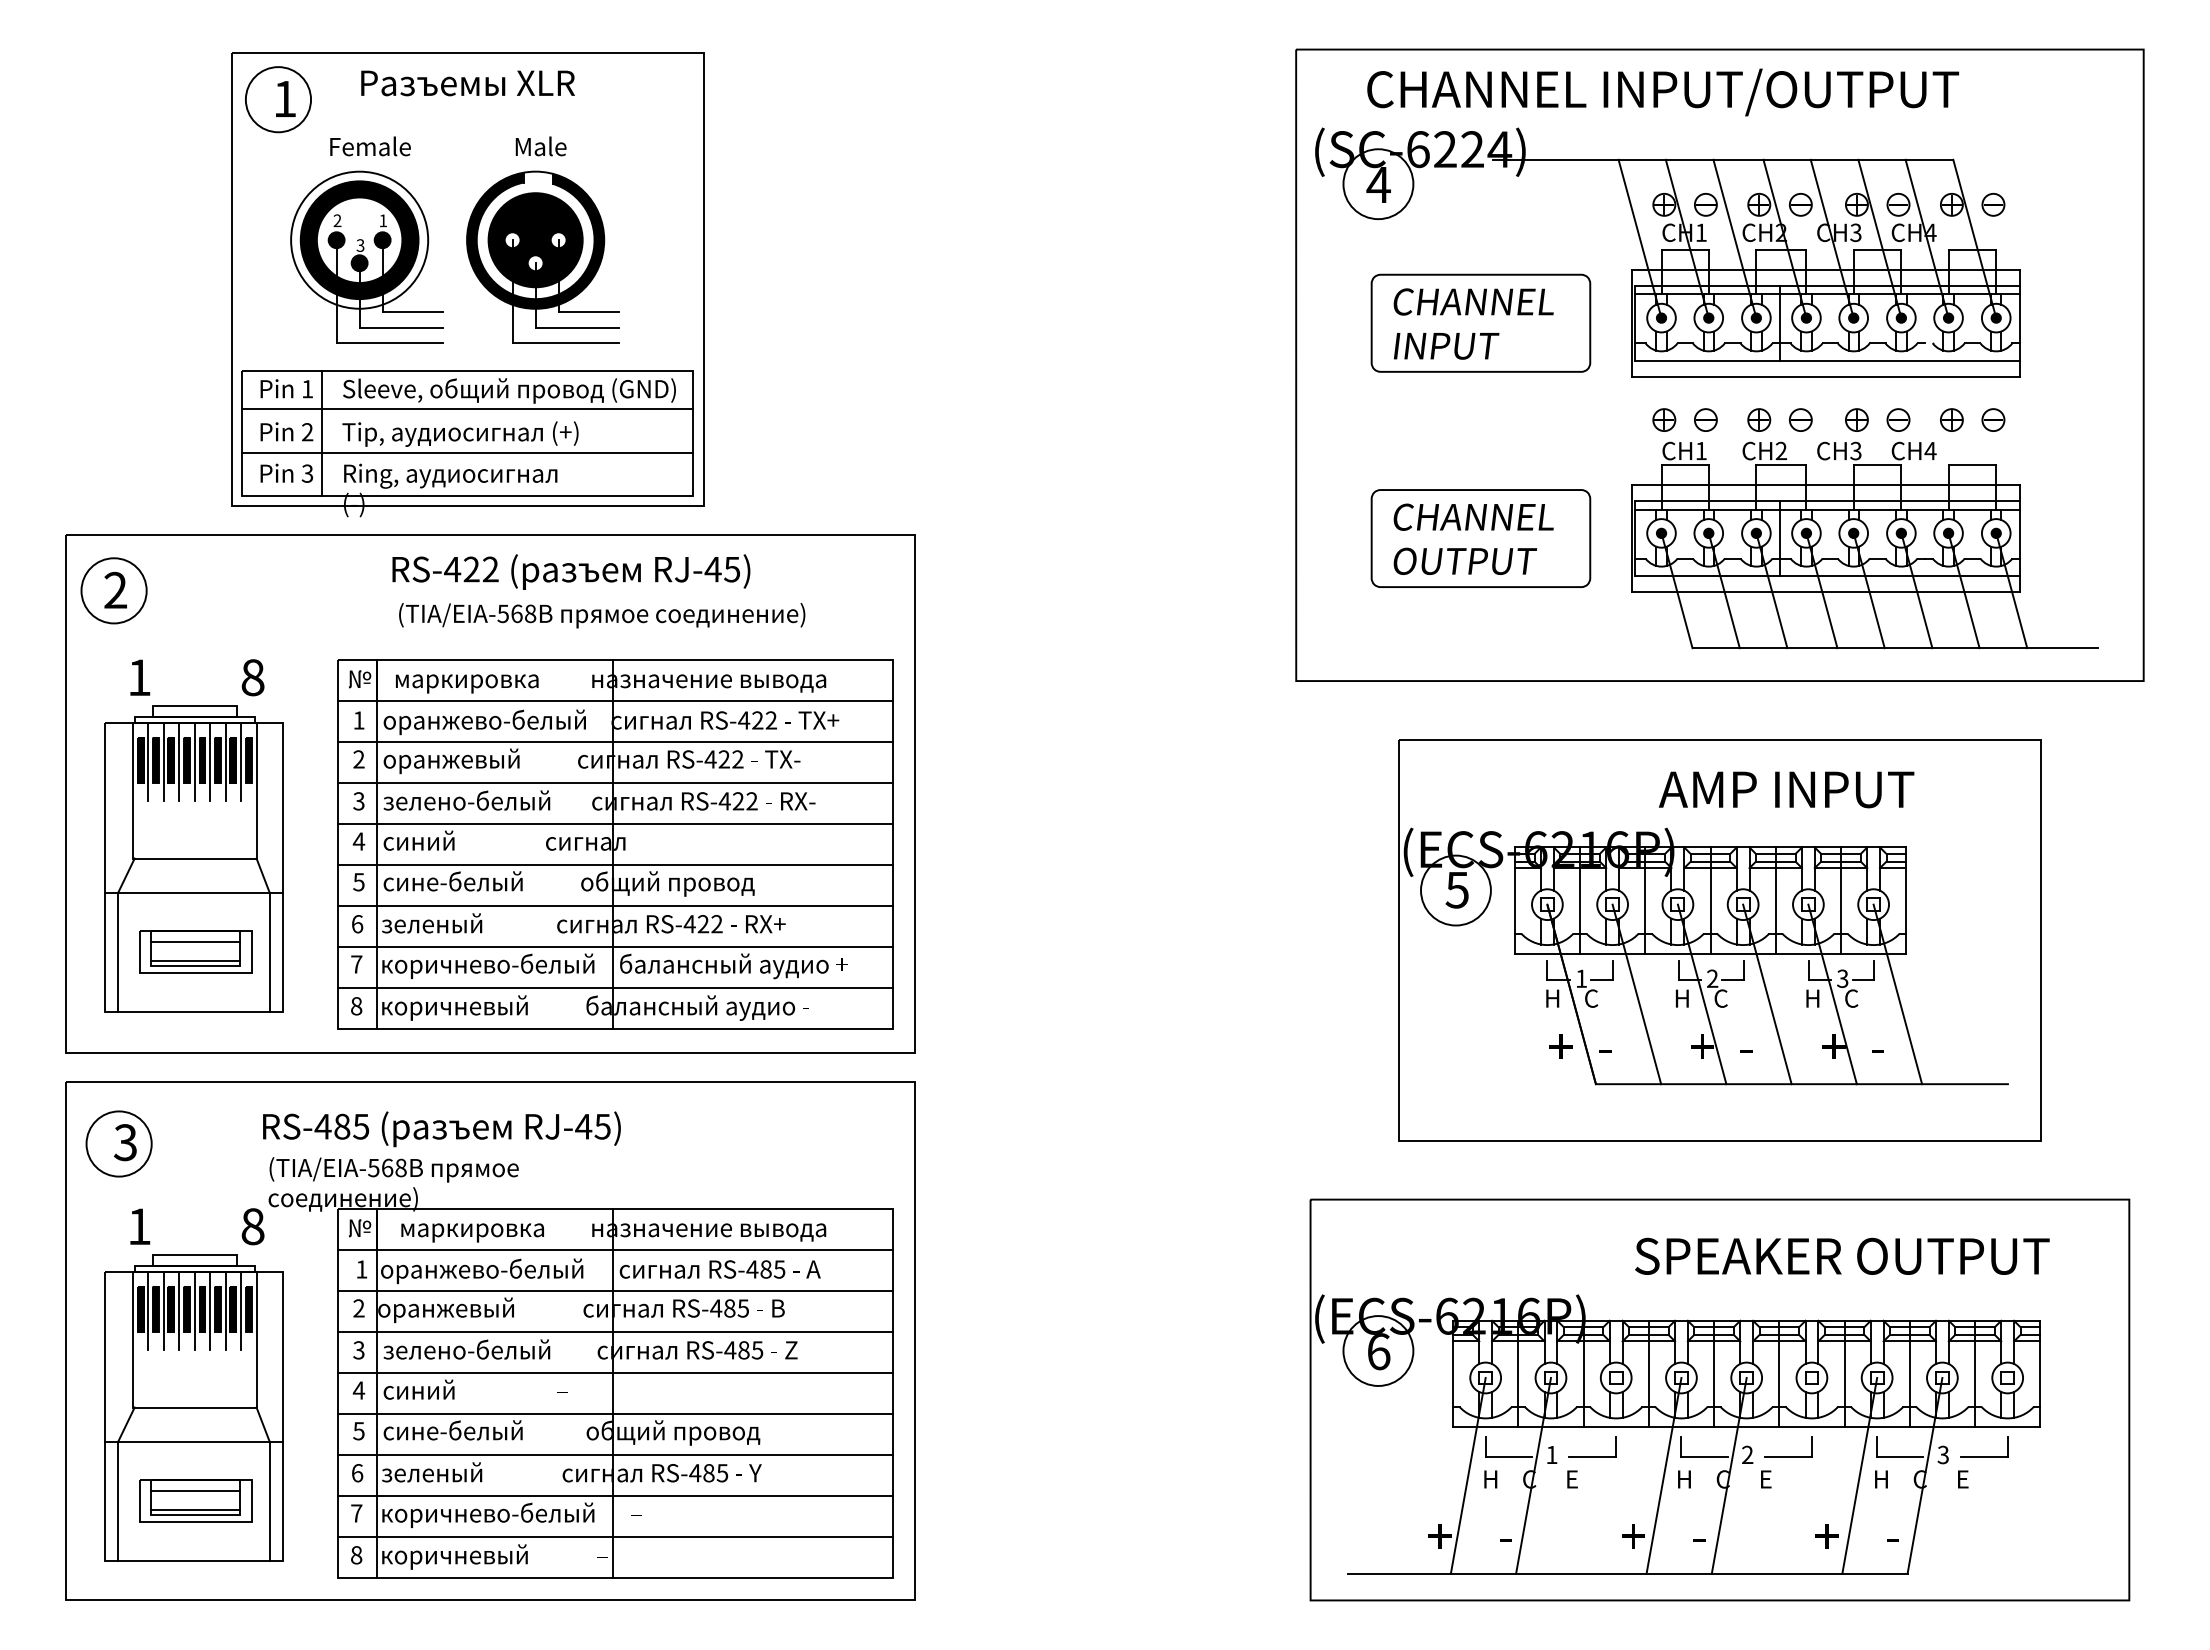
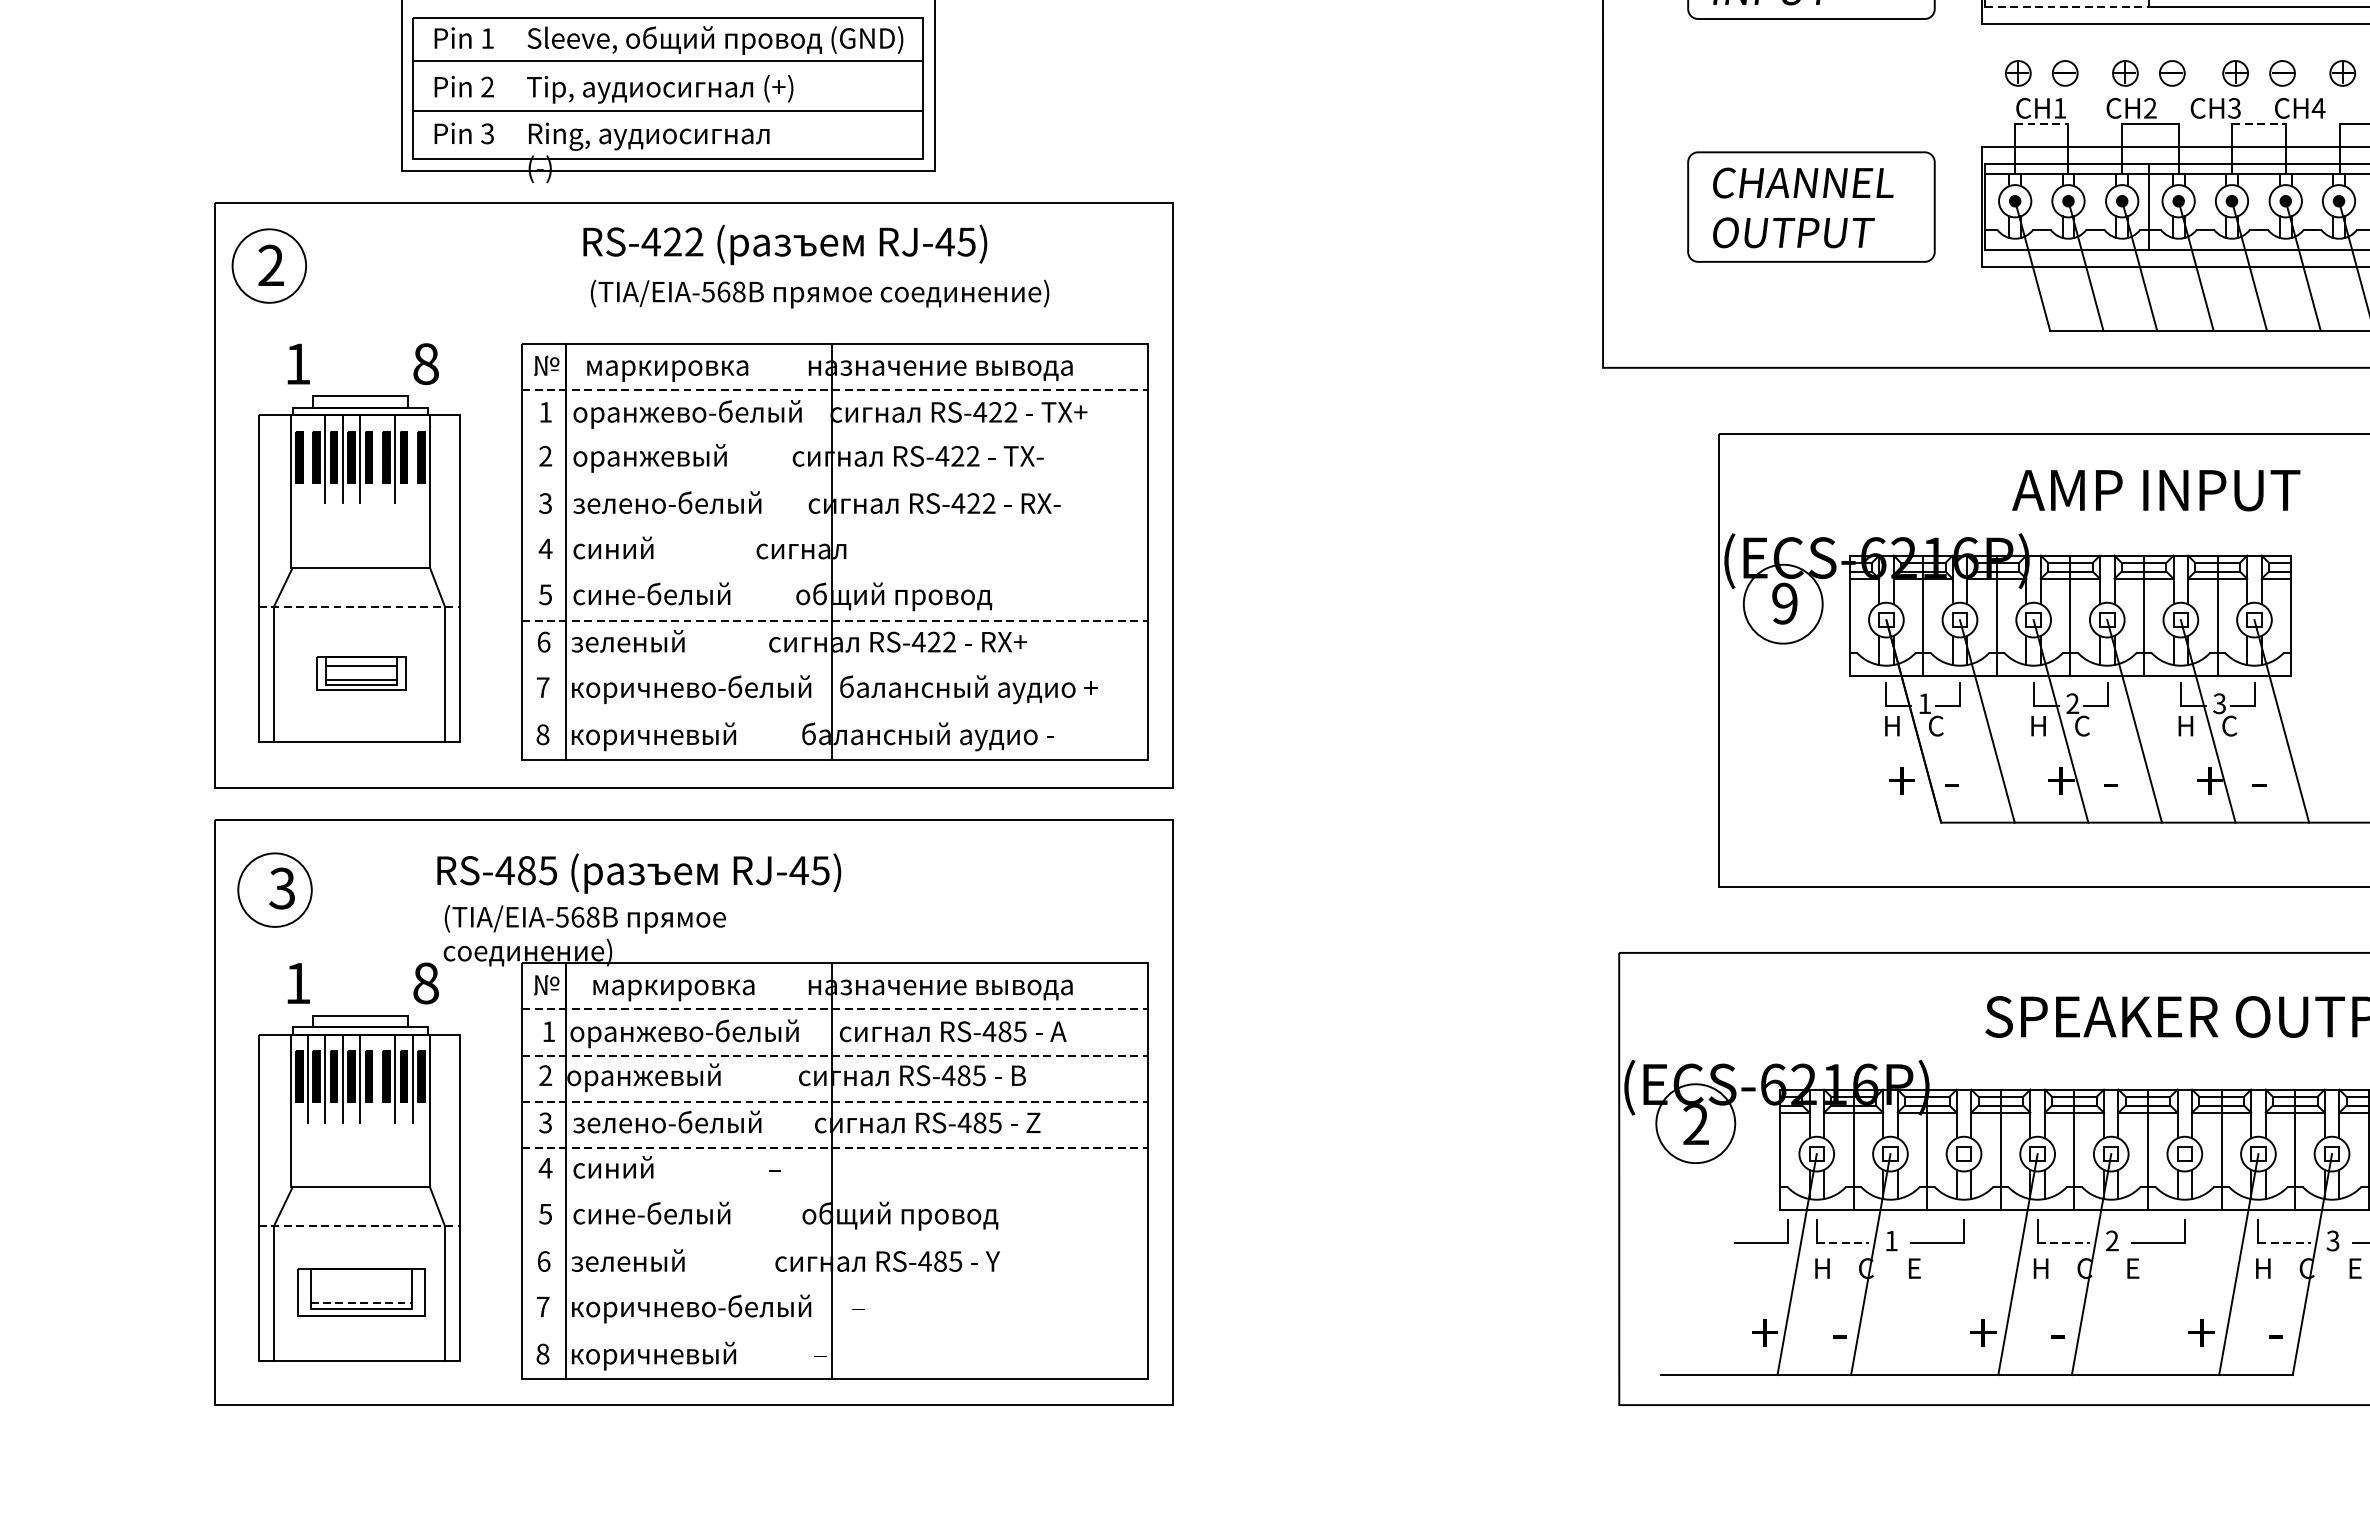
line: (1708, 361) -> (2068, 7), solid -> dashed
line: (322, 432) -> (504, 87), removed
line: (1685, 465) -> (2042, 124), solid -> dashed
line: (1877, 465) -> (2258, 124), solid -> dashed
line: (615, 700) -> (835, 389), solid -> dashed
line: (615, 741) -> (835, 436), removed
line: (148, 762) -> (308, 459), removed
line: (210, 762) -> (378, 459), removed
line: (241, 762) -> (413, 459), removed
line: (615, 782) -> (835, 482), removed
line: (615, 823) -> (835, 528), removed
line: (615, 864) -> (835, 574), removed
text: (1456, 889) -> (1783, 603), 5 -> 9
line: (194, 892) -> (360, 606), solid -> dashed
line: (615, 905) -> (835, 621), solid -> dashed
line: (615, 946) -> (835, 667), removed
part: (195, 951) -> (361, 672), size x0.7
line: (615, 987) -> (835, 713), removed
line: (615, 1249) -> (835, 1009), solid -> dashed
line: (615, 1290) -> (835, 1055), solid -> dashed
line: (210, 1311) -> (378, 1079), removed
line: (615, 1331) -> (835, 1101), solid -> dashed
text: (1378, 1351) -> (1695, 1124), 6 -> 2
line: (615, 1372) -> (835, 1147), solid -> dashed
line: (615, 1413) -> (835, 1194), removed
line: (194, 1441) -> (360, 1225), solid -> dashed
line: (615, 1454) -> (835, 1240), removed
part: (1436, 1456) -> (1761, 1242), added
line: (1509, 1456) -> (1843, 1242), solid -> dashed
line: (1705, 1456) -> (2064, 1242), solid -> dashed
line: (1900, 1456) -> (2284, 1242), solid -> dashed
line: (195, 1491) -> (361, 1282), removed
line: (615, 1495) -> (835, 1286), removed
line: (195, 1509) -> (361, 1302), solid -> dashed
line: (615, 1536) -> (835, 1332), removed

